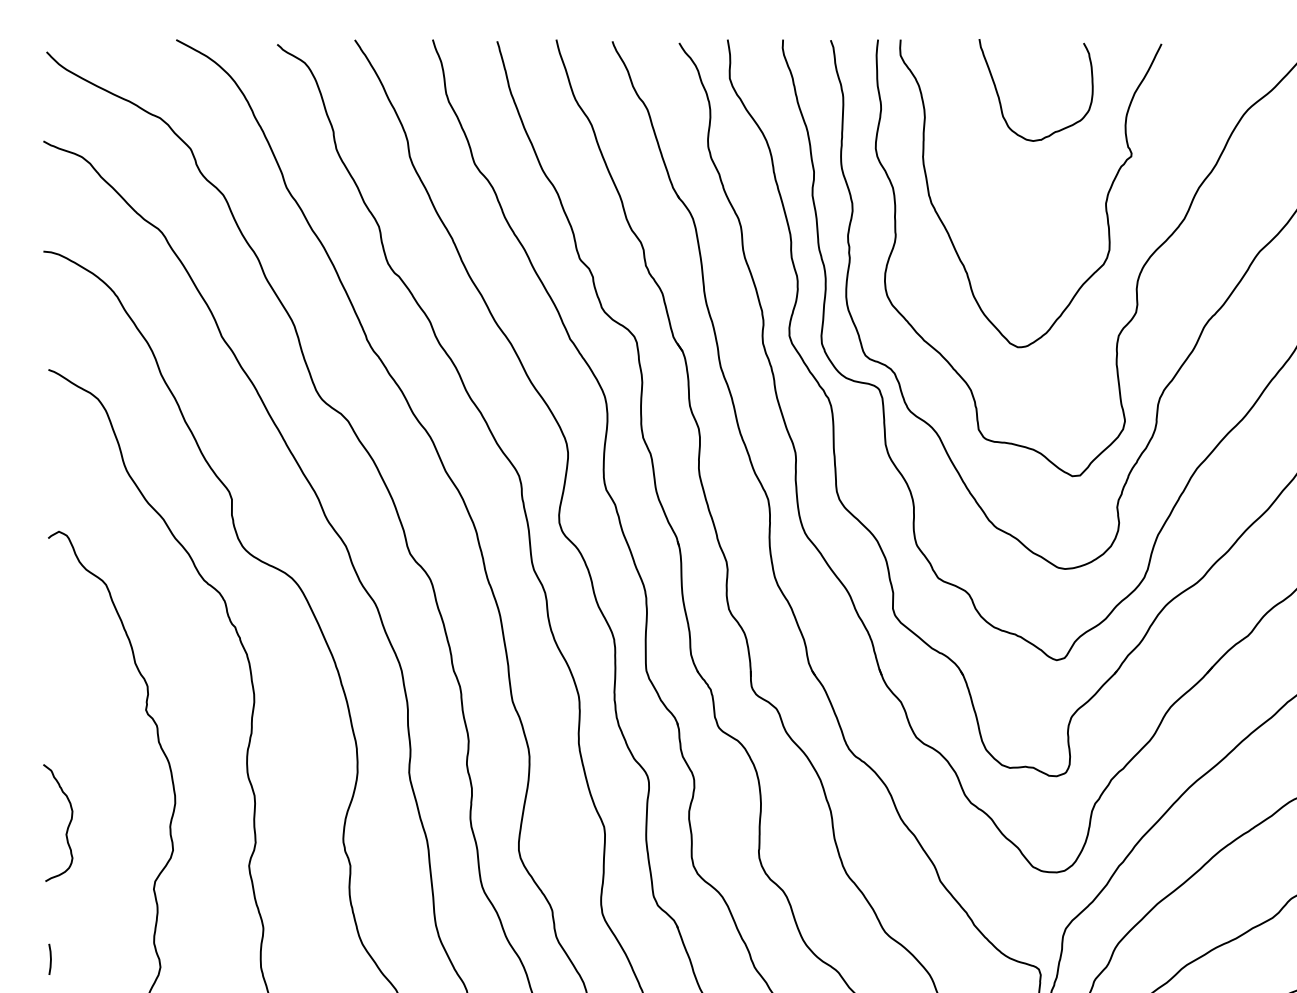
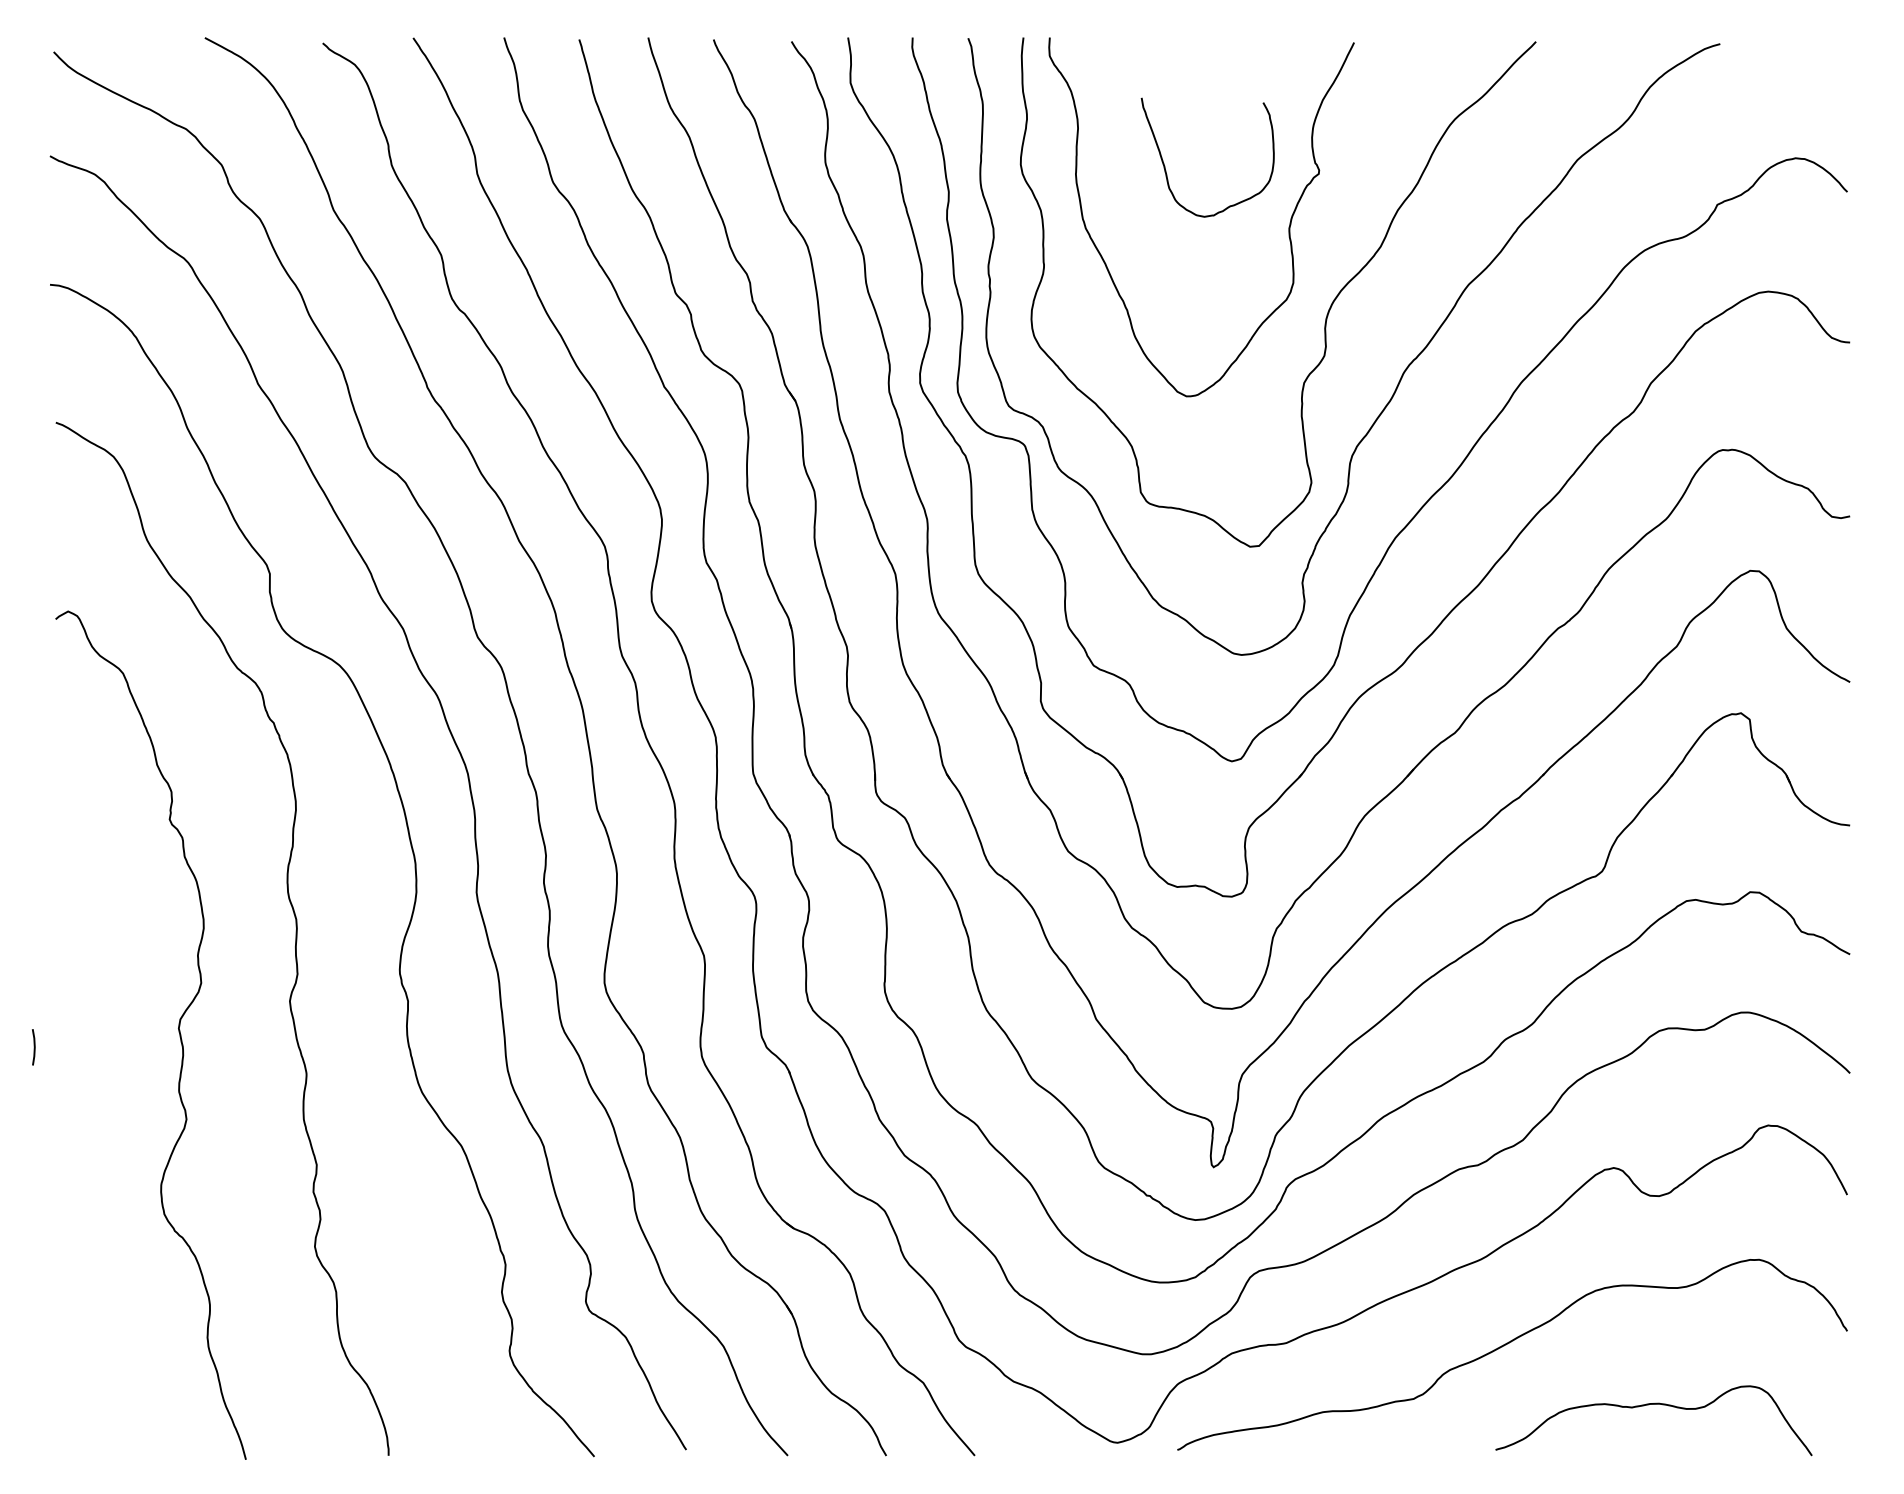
curve: (999, 97) -> (1165, 166), moved
curve: (67, 825) -> (78, 954), removed
line: (49, 959) -> (33, 1047), moved

